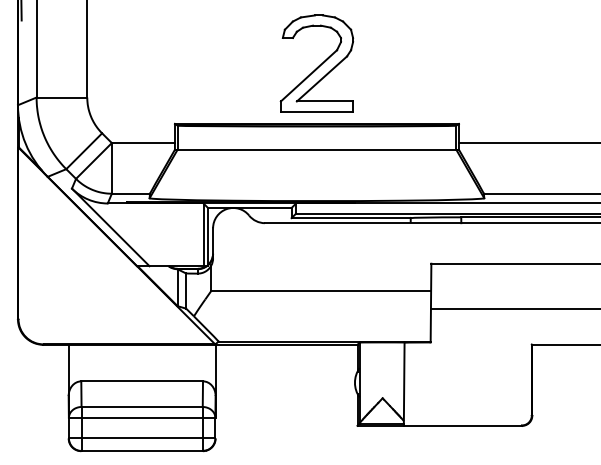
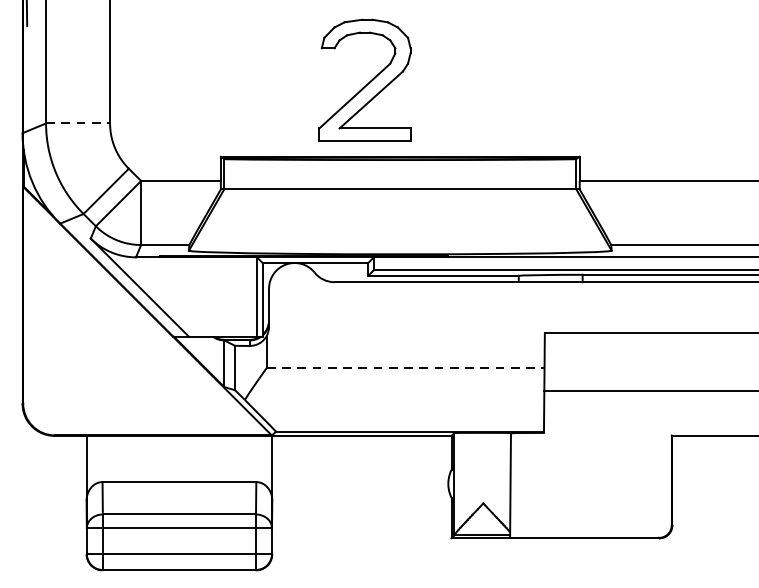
part: (316, 63) -> (364, 80), moved
line: (62, 97) -> (78, 123), solid -> dashed
line: (321, 290) -> (406, 367), solid -> dashed

